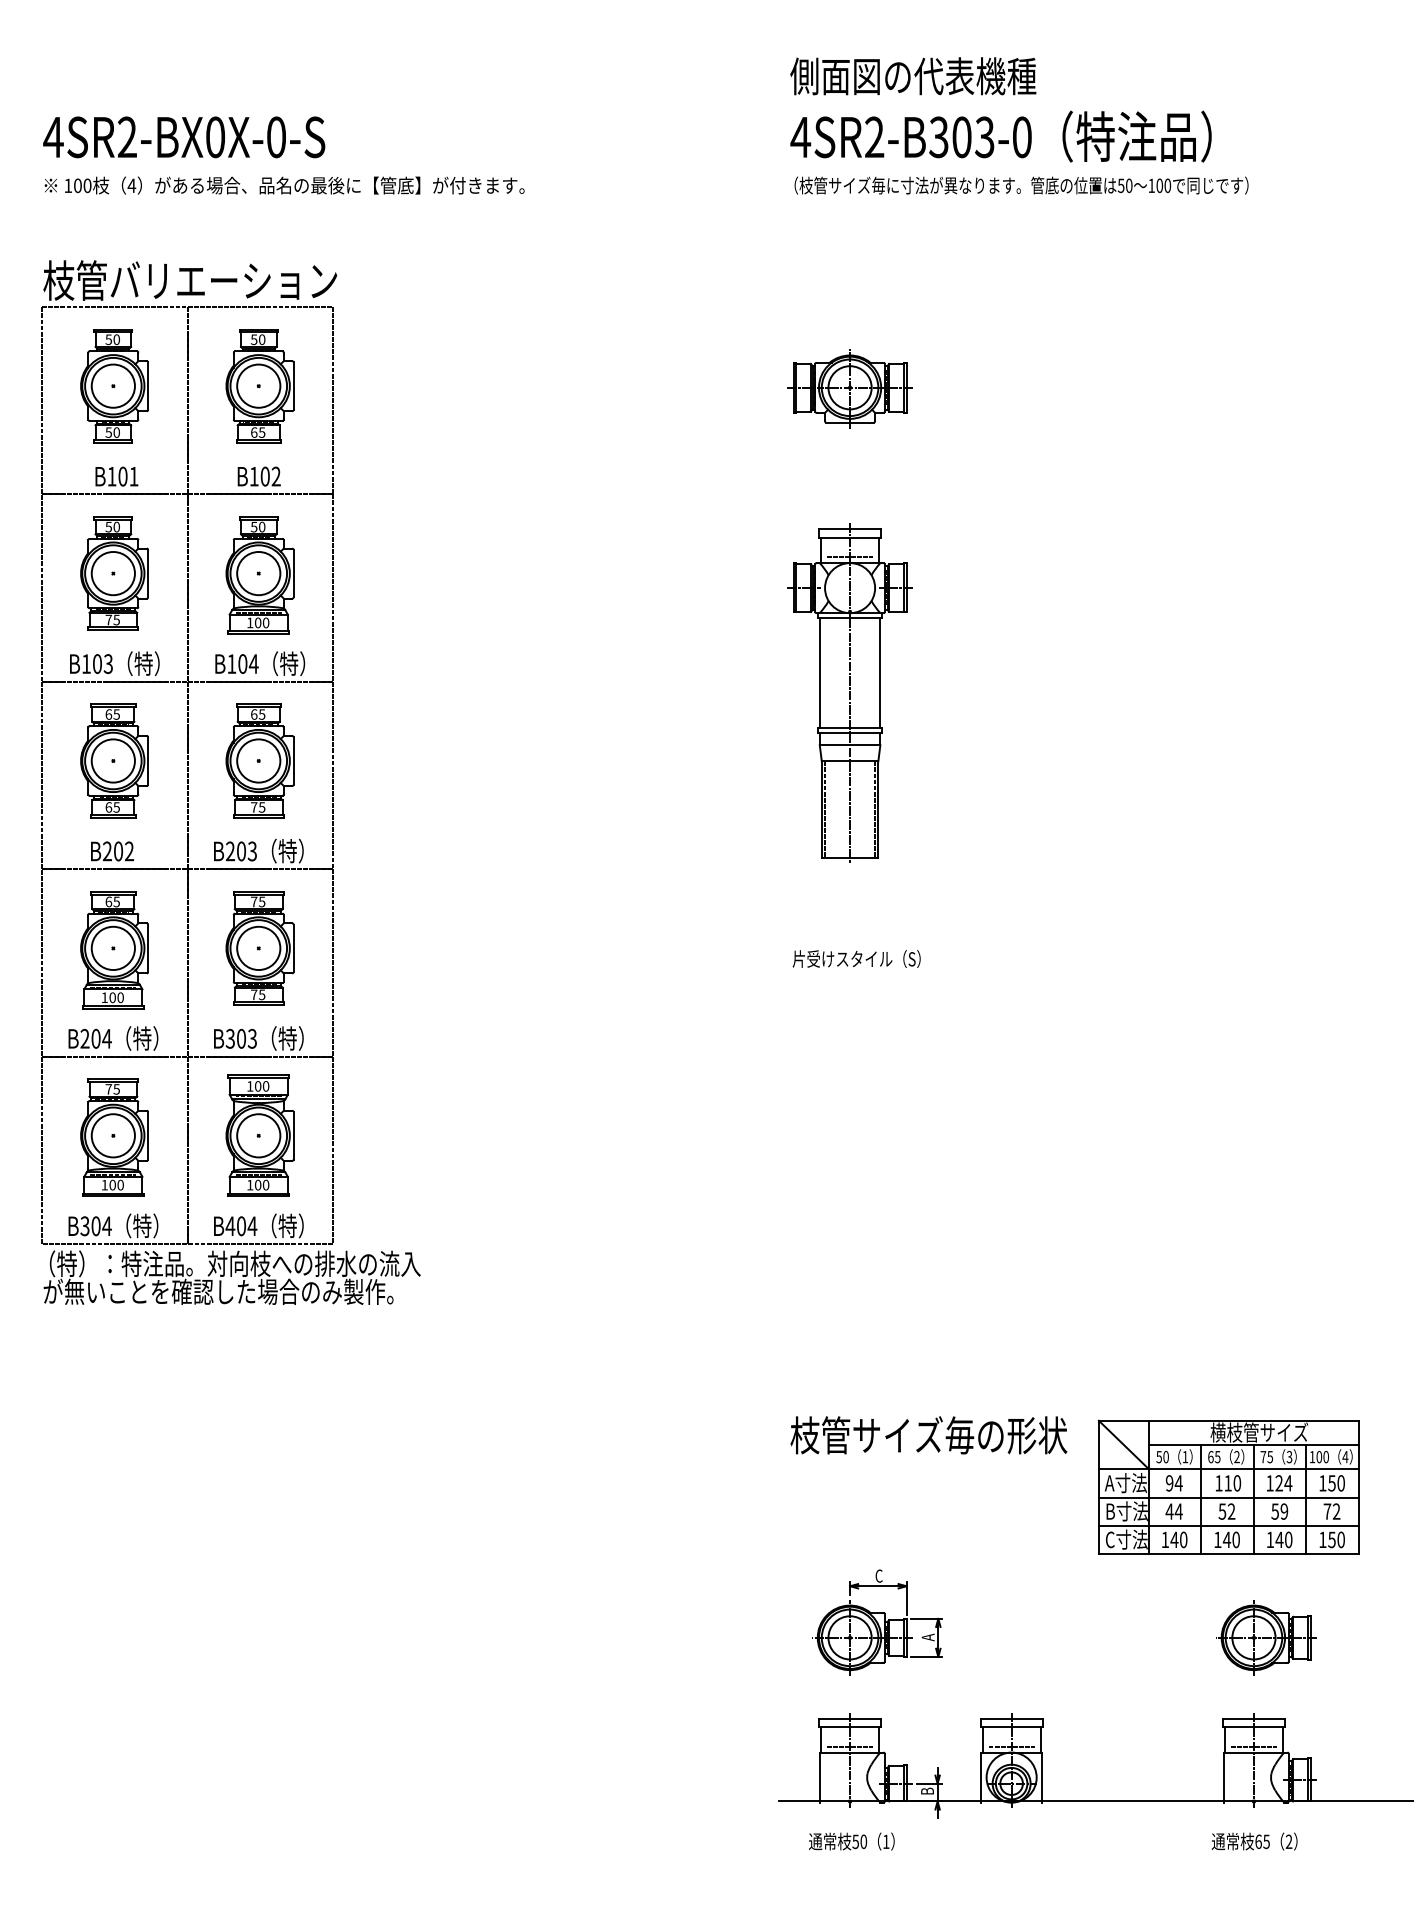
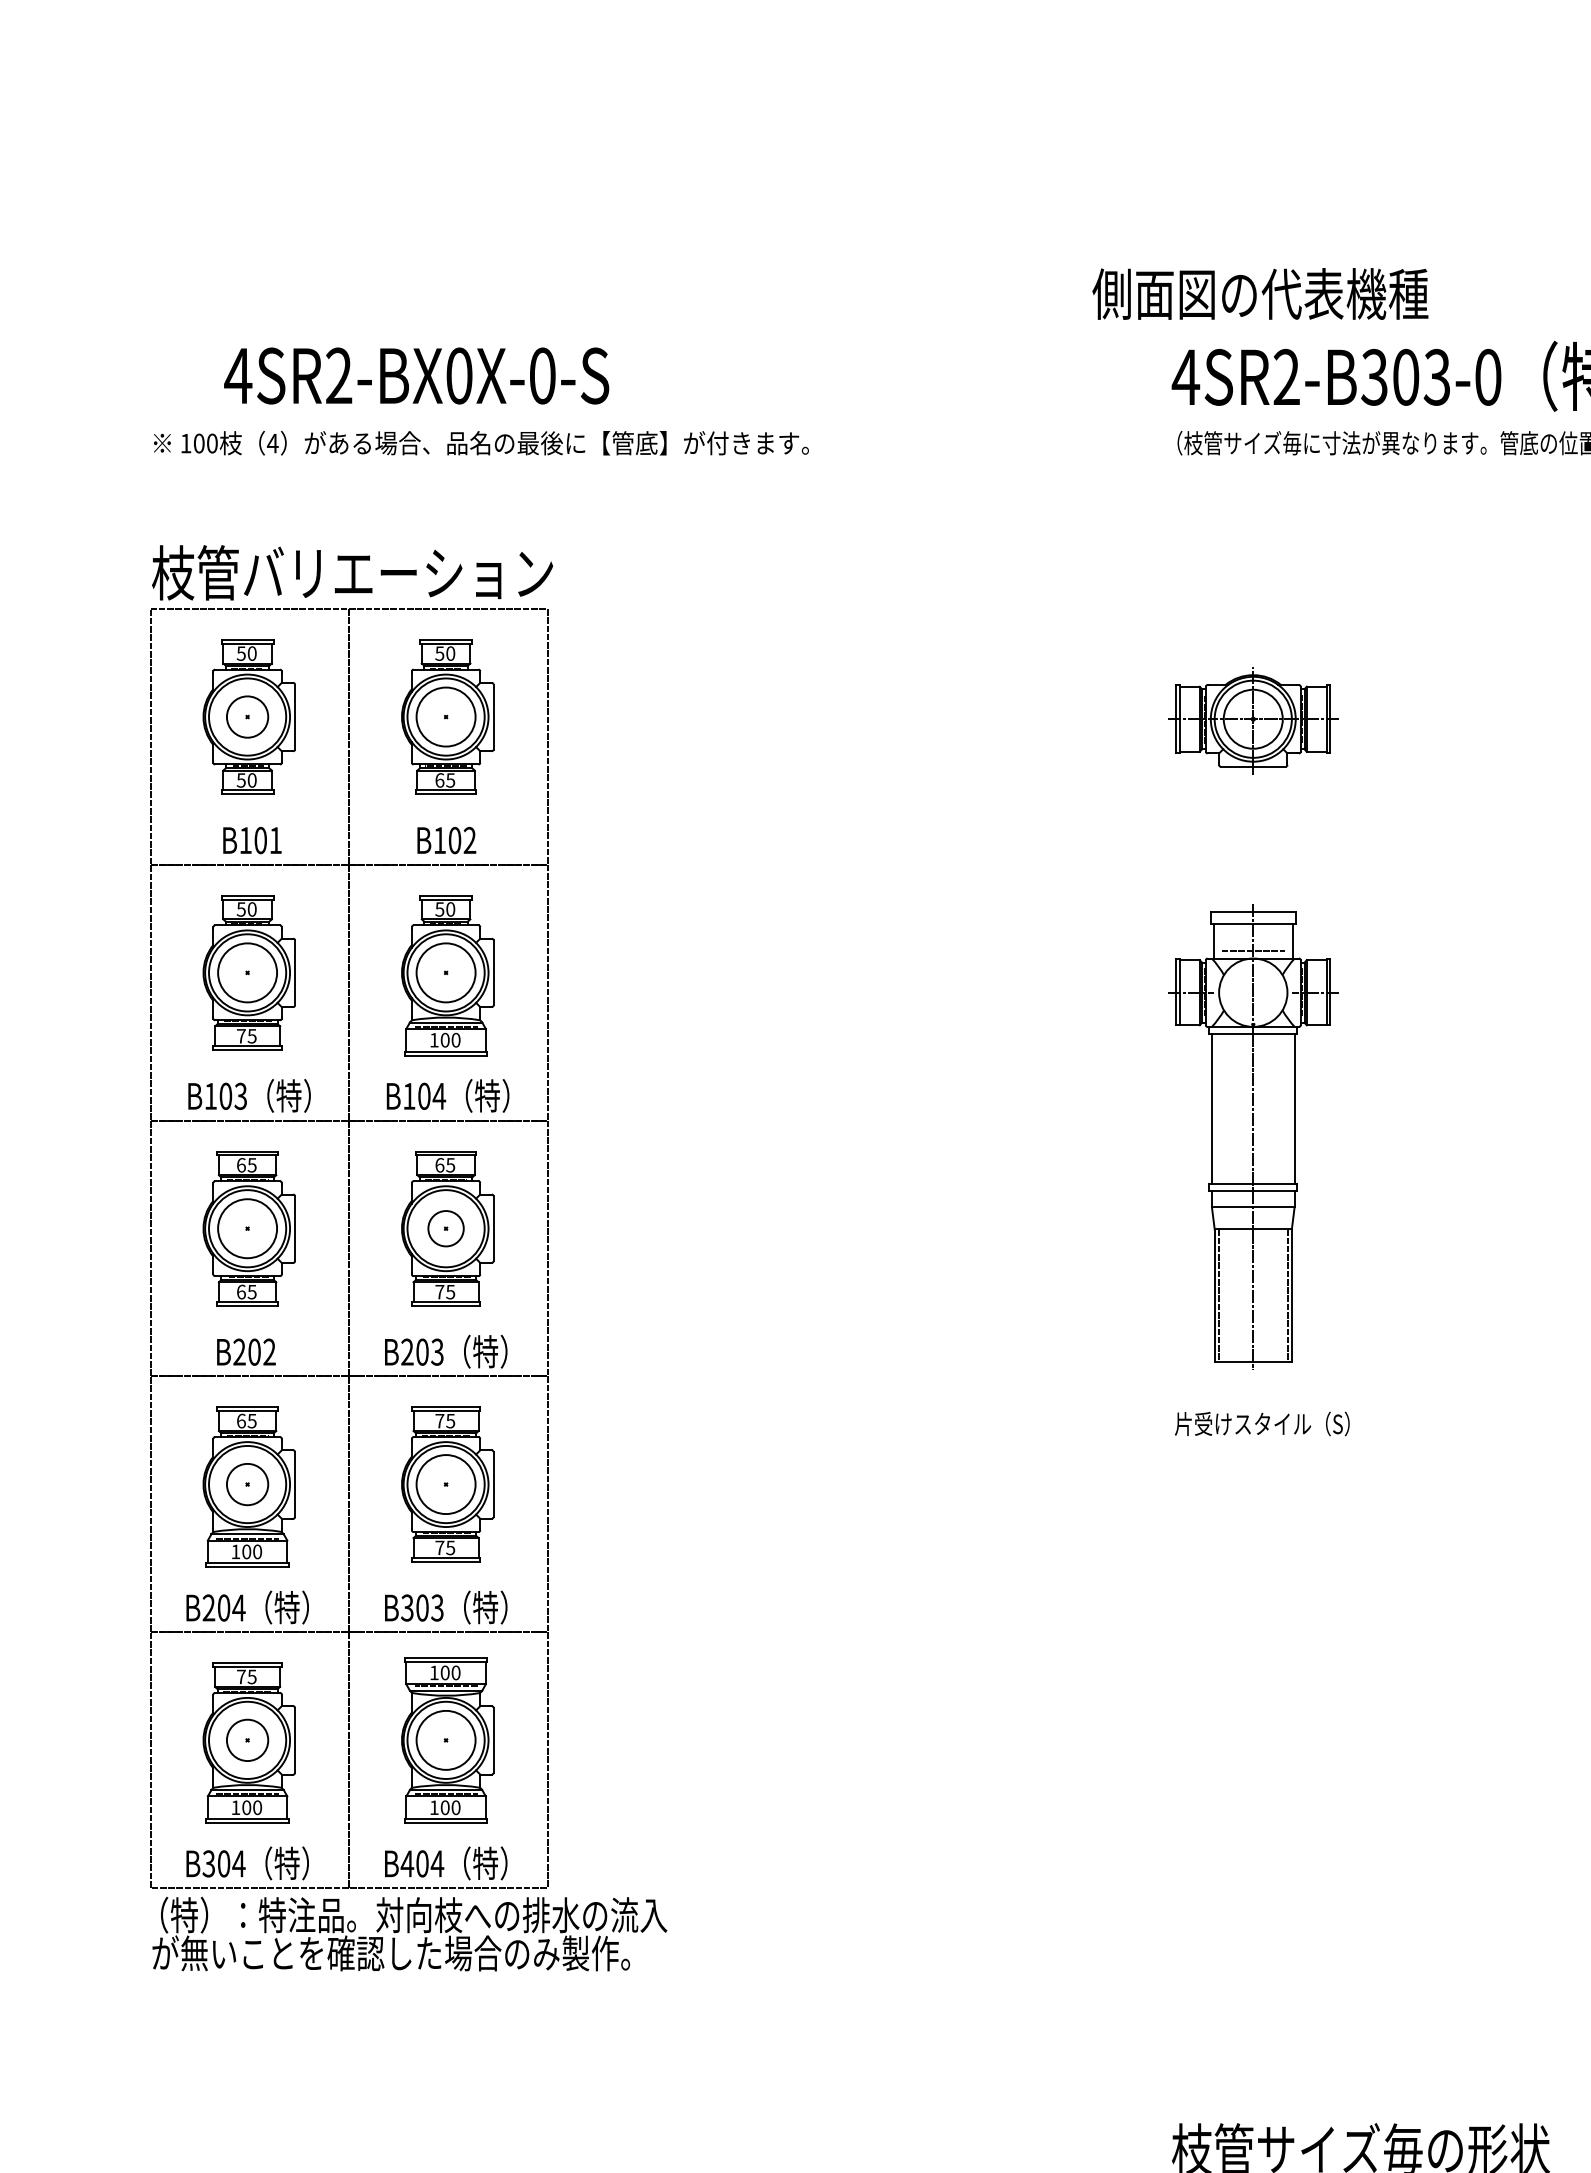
text: (913, 76) -> (1260, 294), moved
text: (184, 137) -> (417, 376), moved
circle: (112, 385) -> (246, 716), size x0.7
circle: (258, 760) -> (445, 1228), size x0.6
circle: (112, 948) -> (246, 1484), size x0.7
text: (856, 958) -> (1262, 1423), moved
circle: (112, 1135) -> (246, 1739), size x0.7

